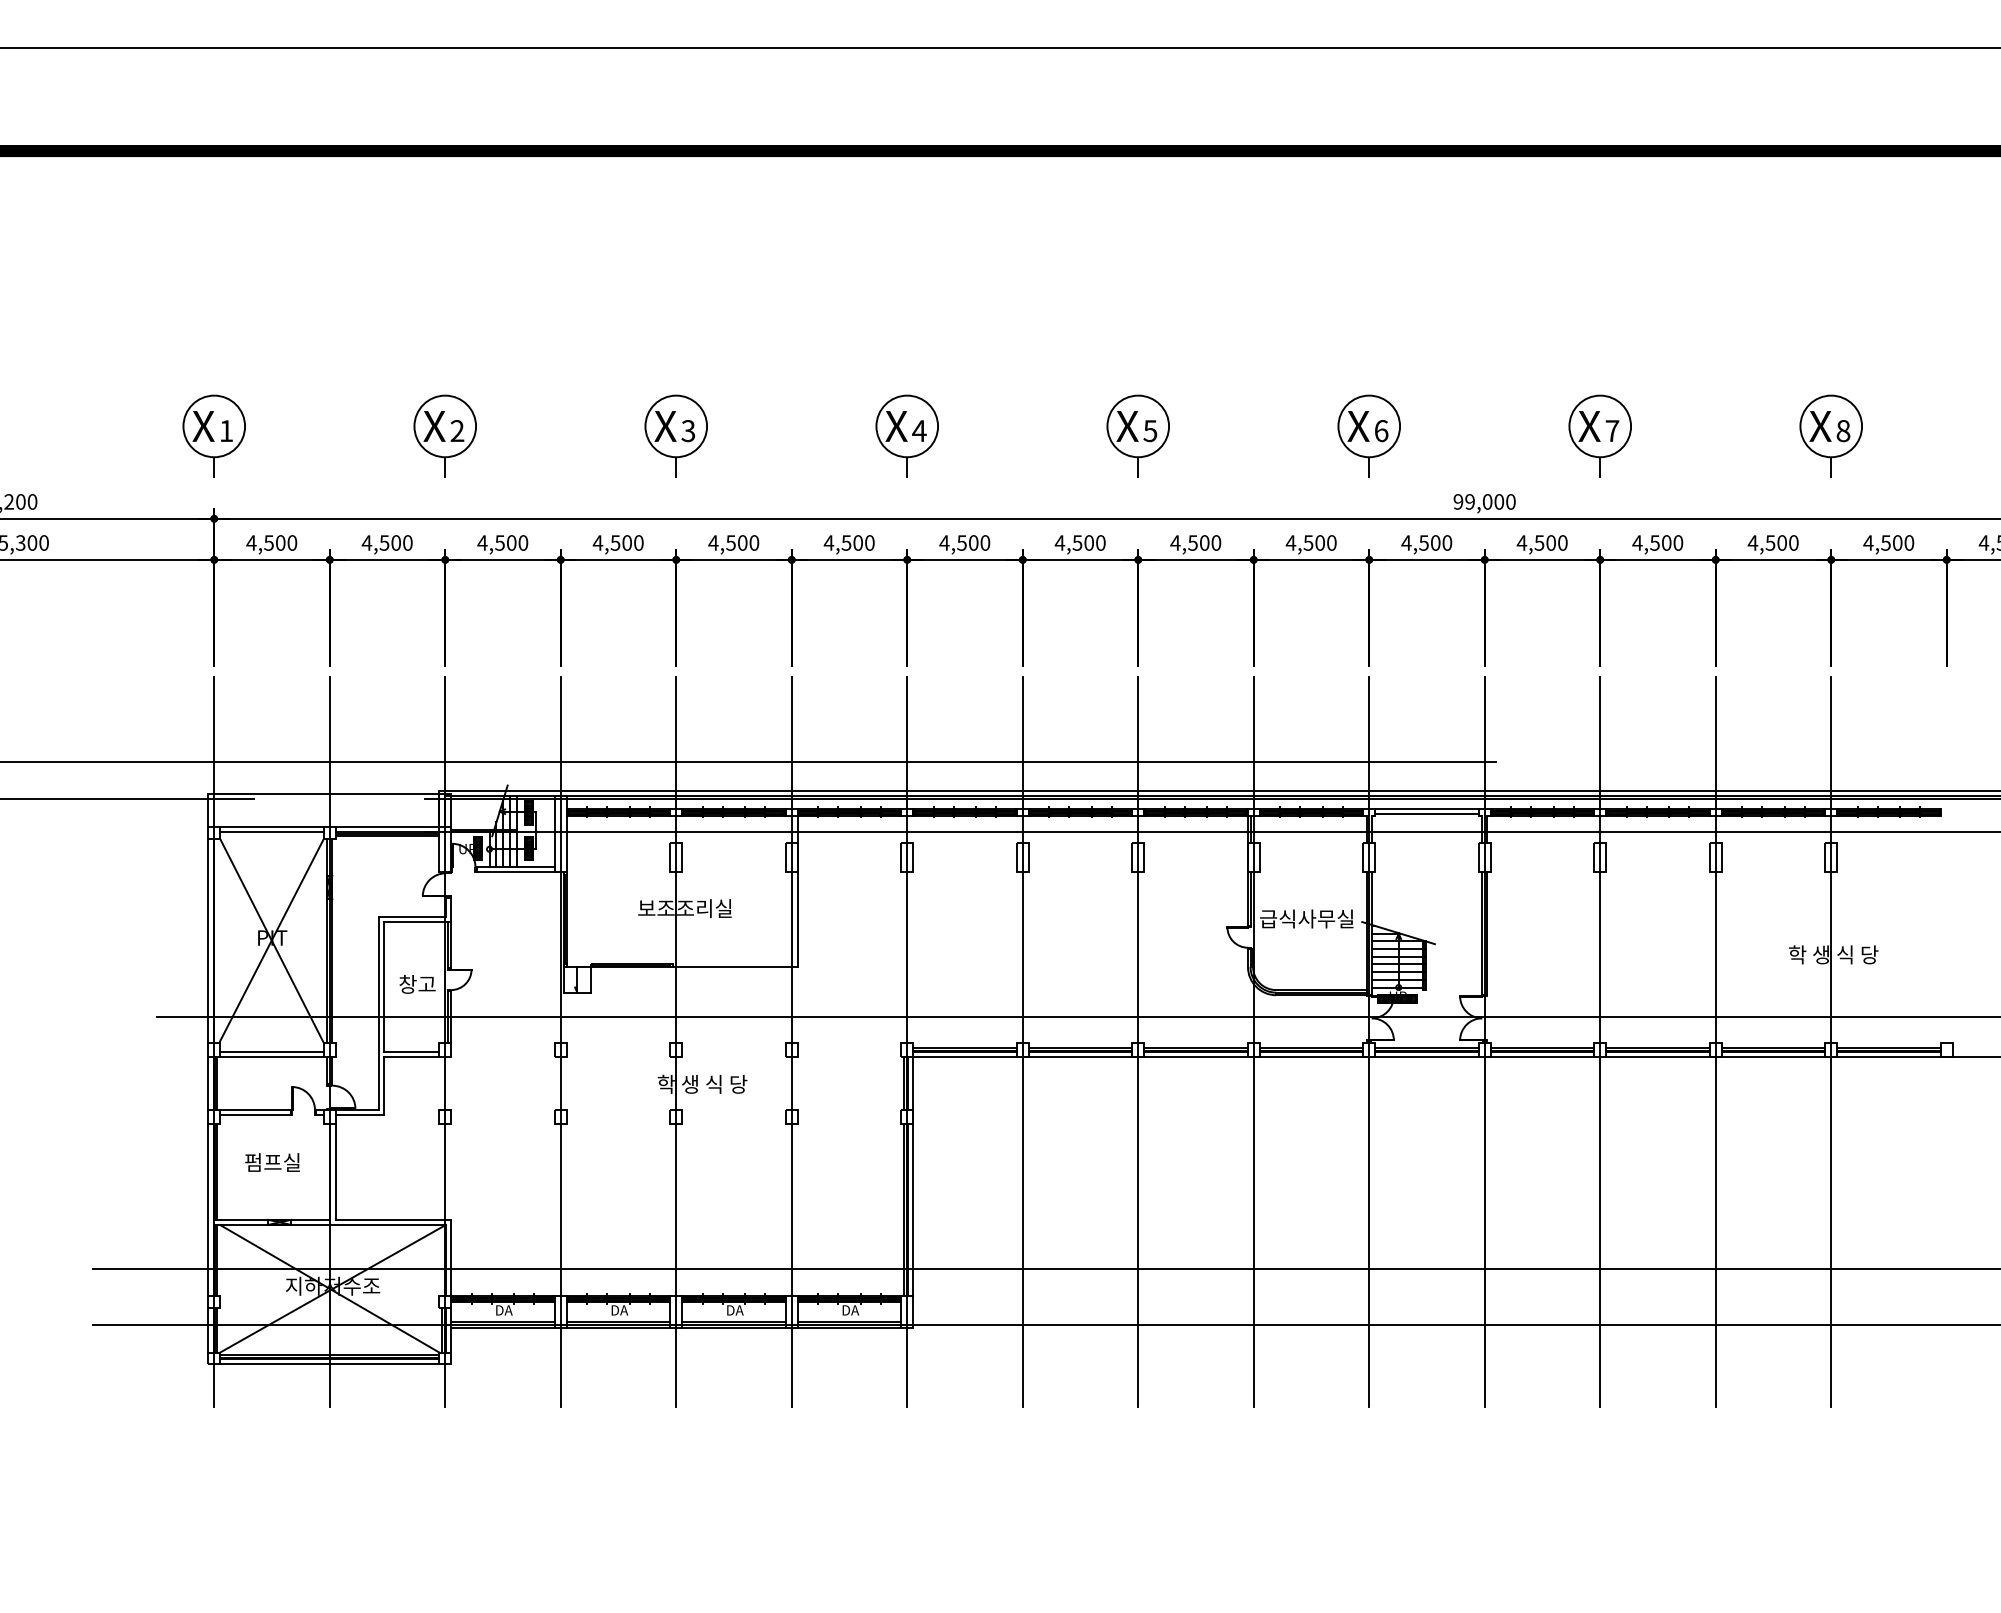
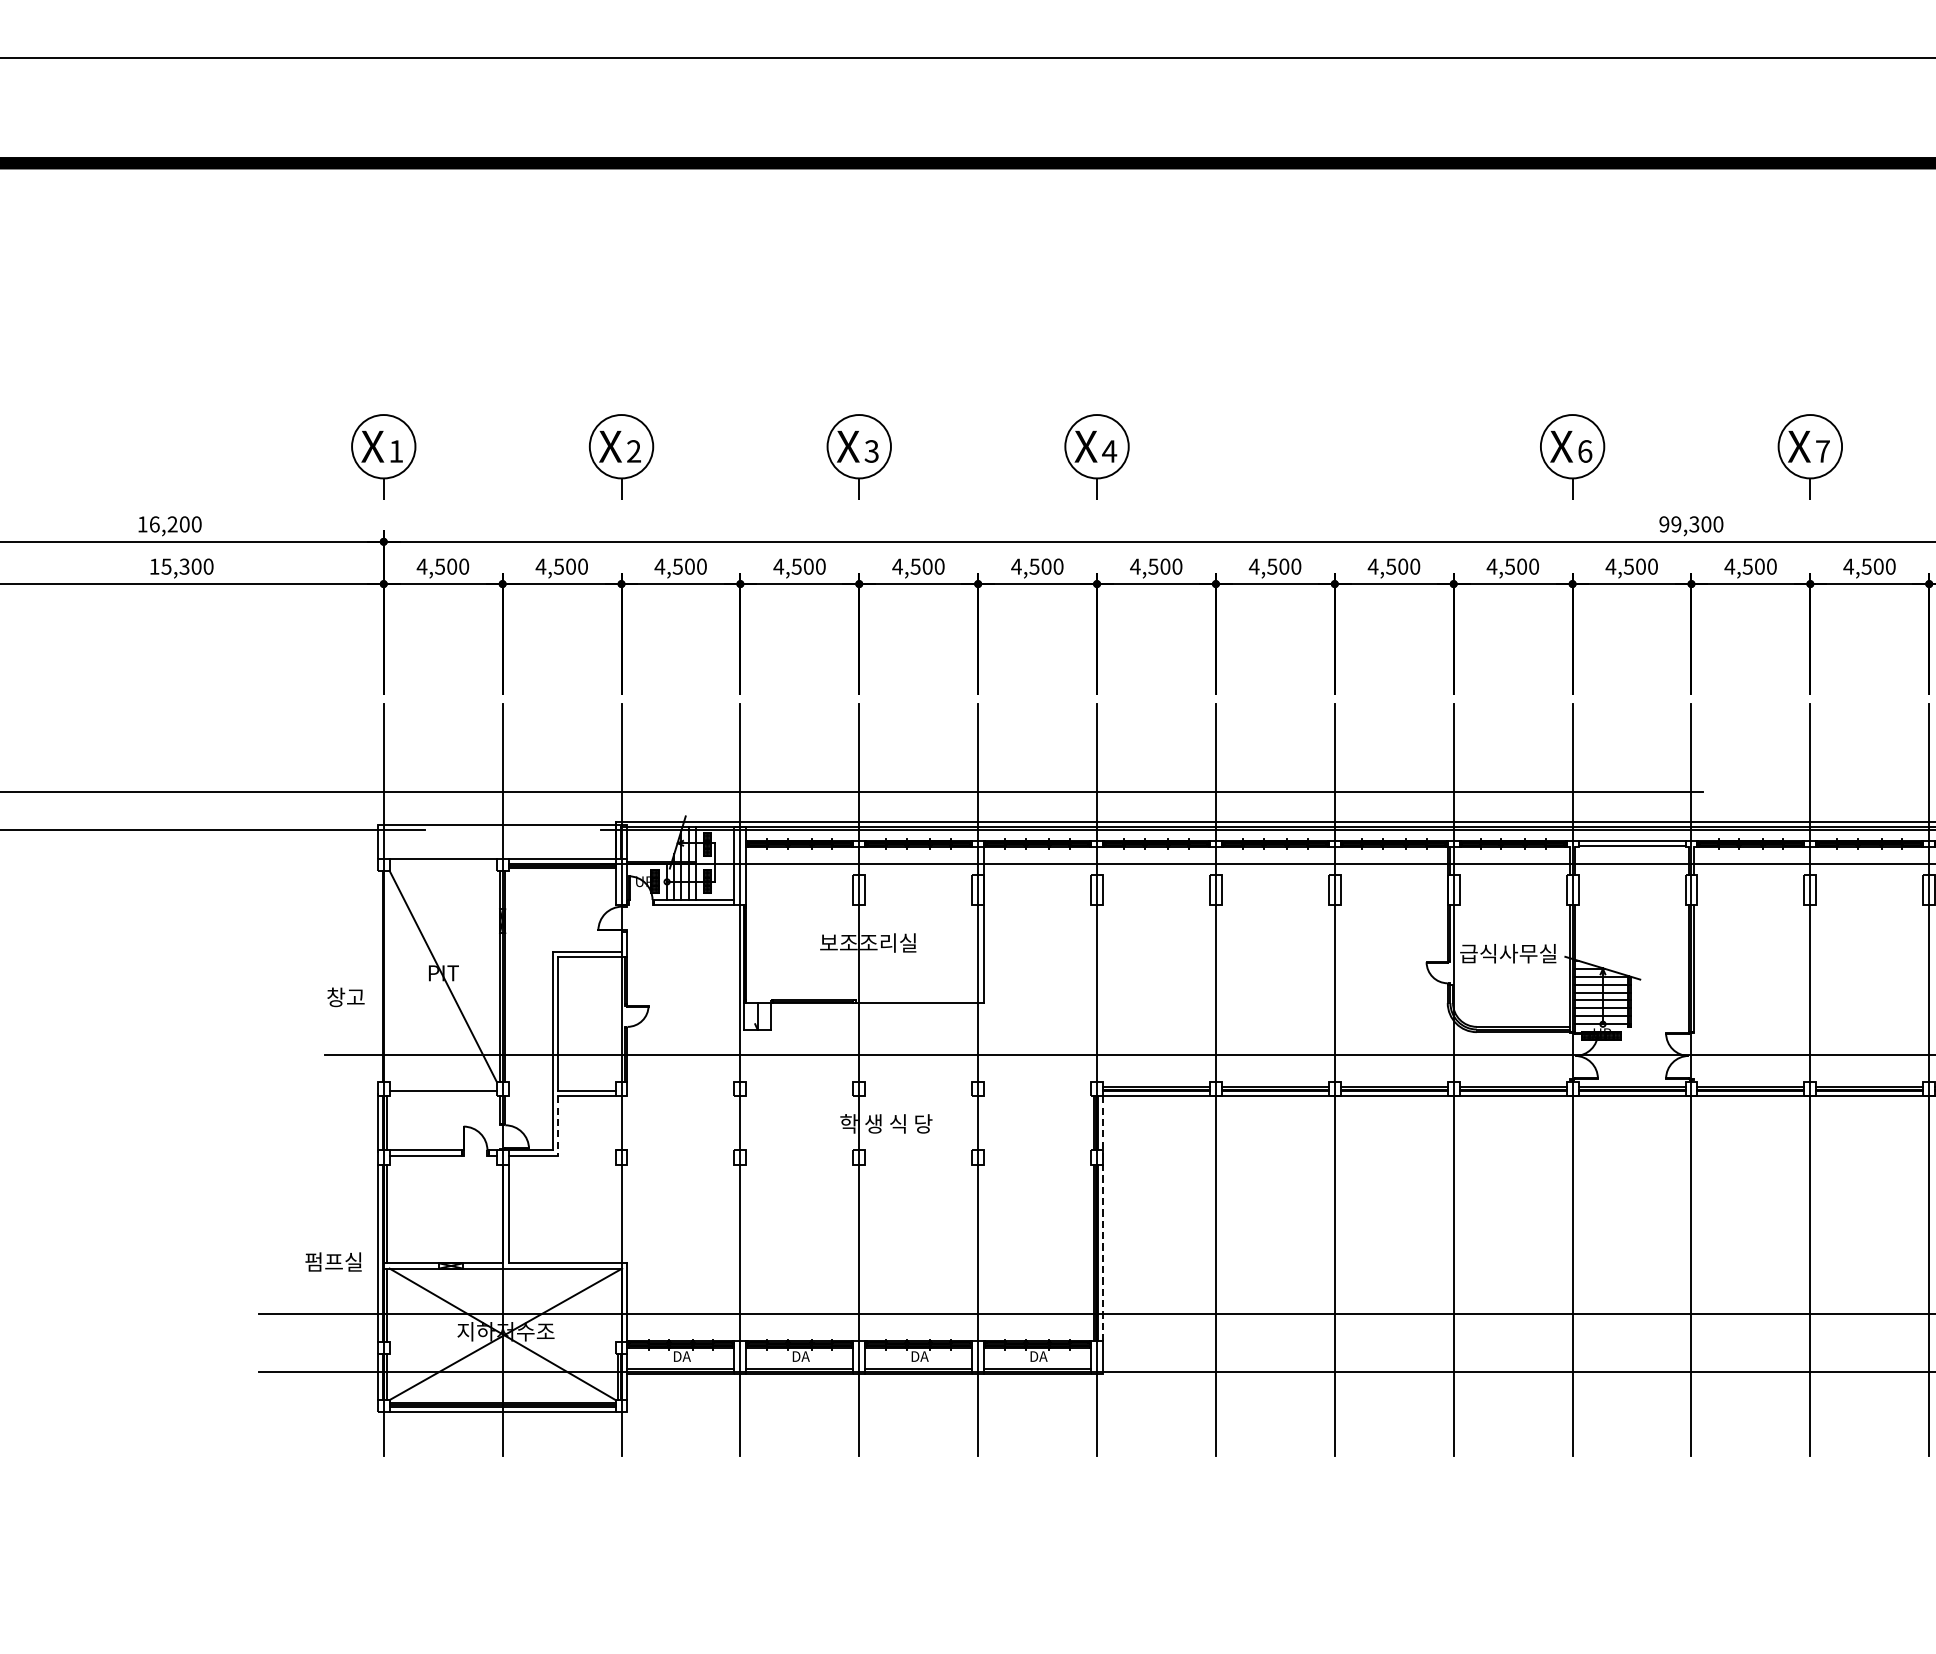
part: (1137, 435) -> (1334, 456), removed
text: (1487, 501) -> (1694, 523), 99,000 -> 99,300
line: (271, 832) -> (442, 864), removed
line: (271, 939) -> (442, 974), removed
line: (208, 940) -> (377, 975), removed
text: (417, 984) -> (345, 997), moved
line: (271, 1057) -> (442, 1096), removed
line: (383, 1086) -> (557, 1126), solid -> dashed
text: (272, 1162) -> (333, 1261), moved
line: (913, 1177) -> (1103, 1219), solid -> dashed

